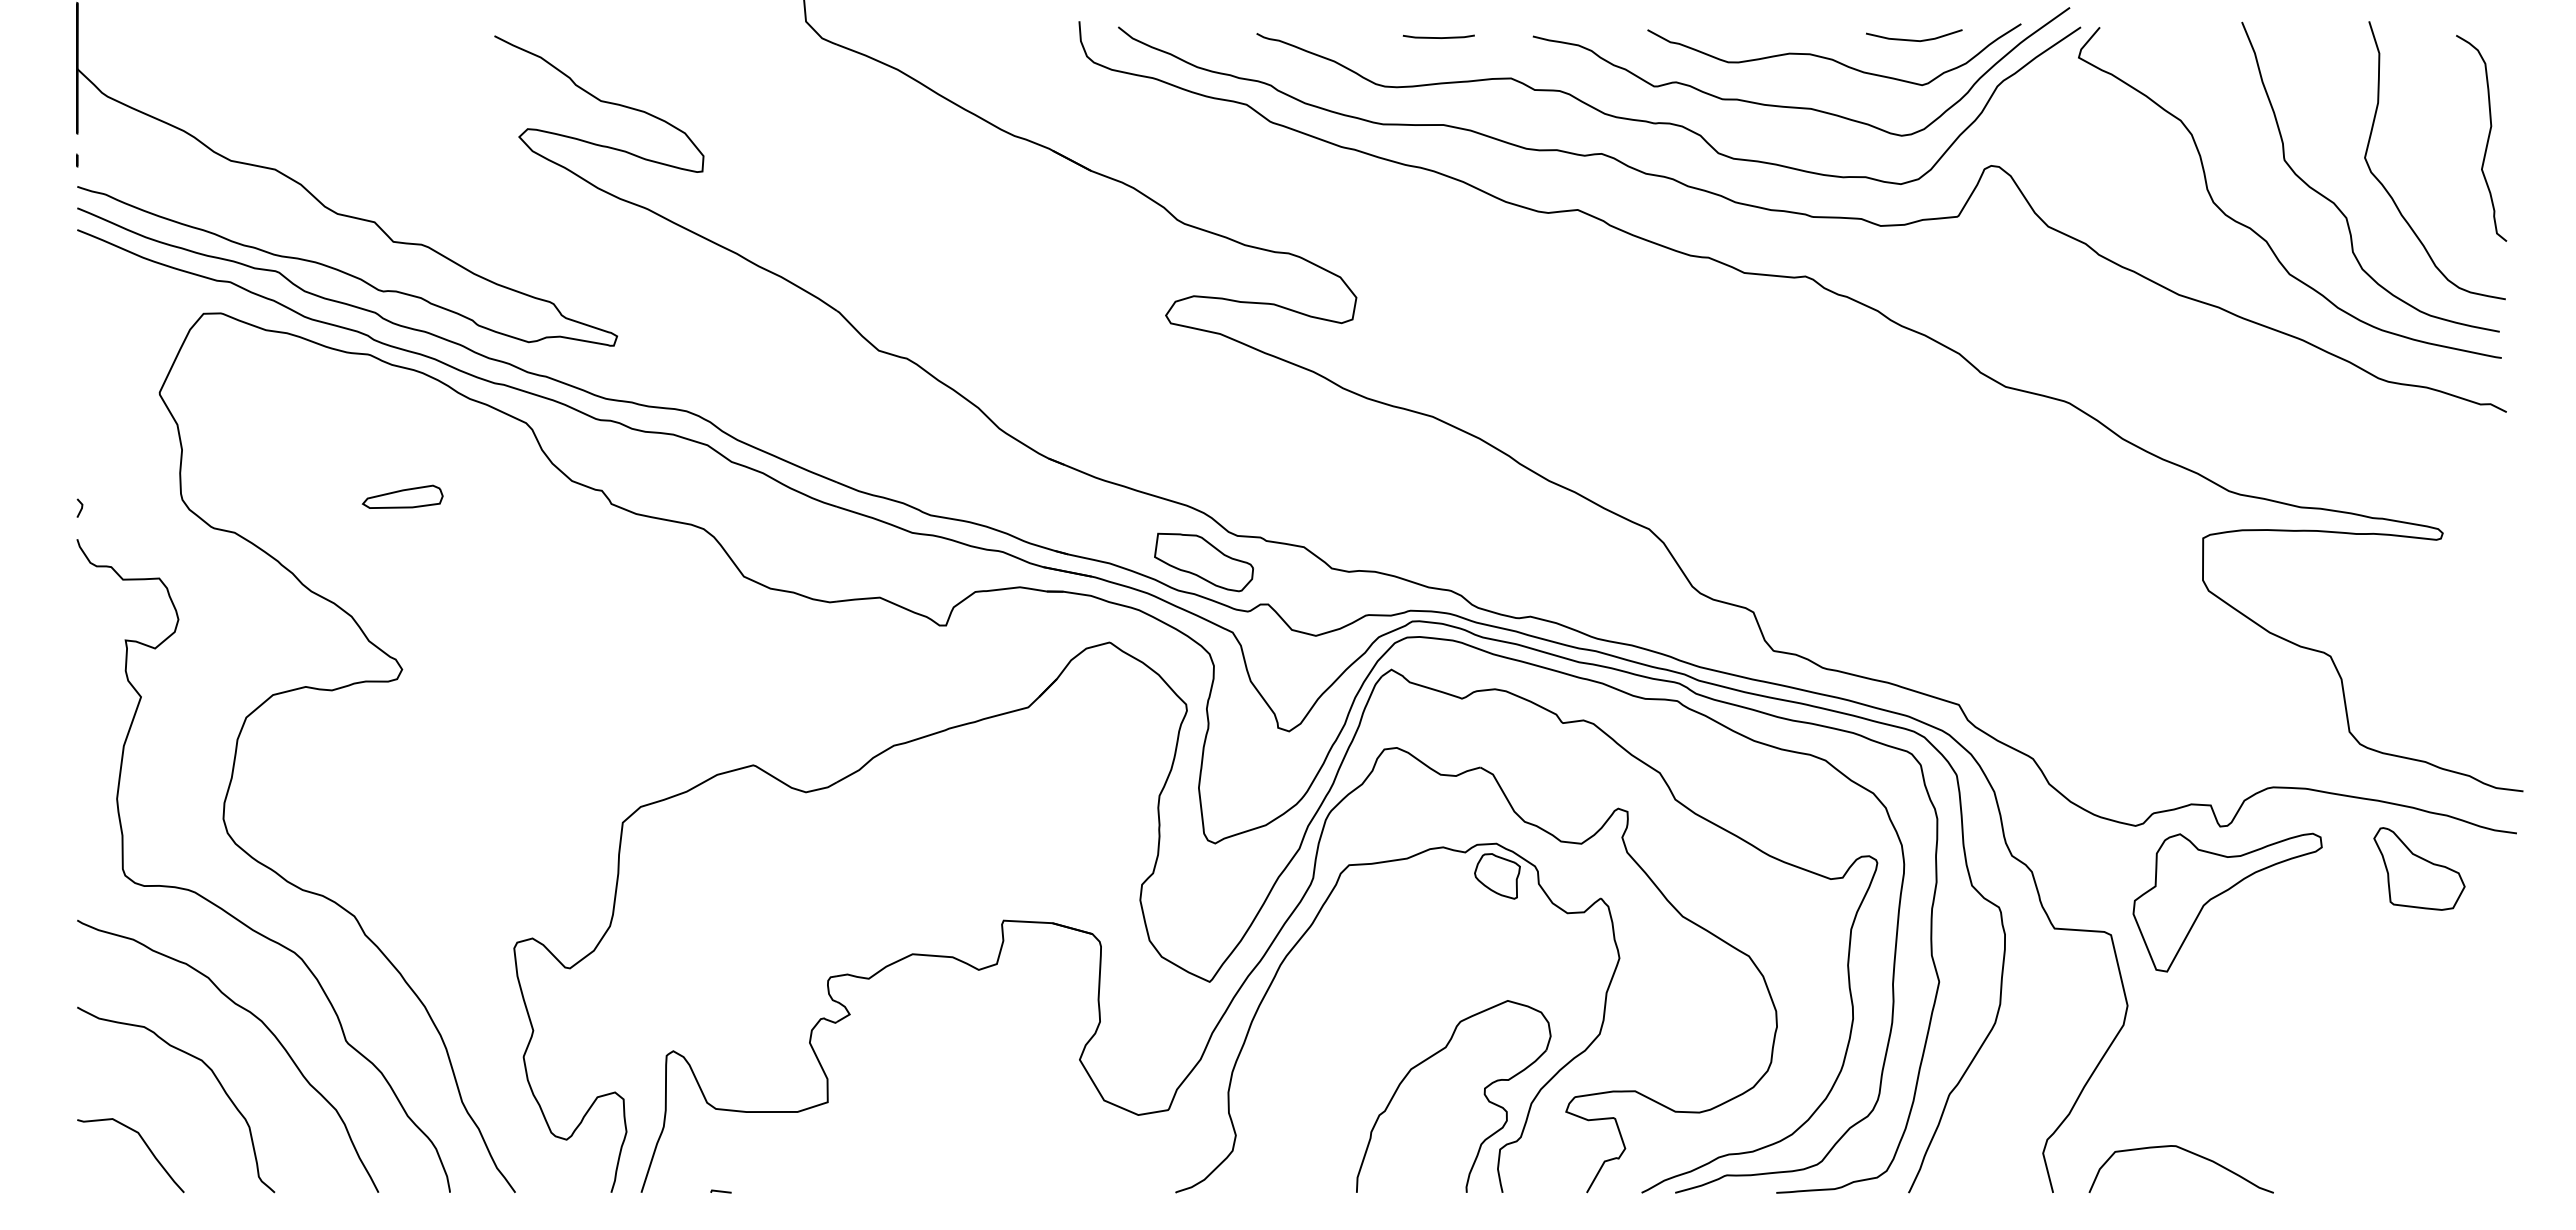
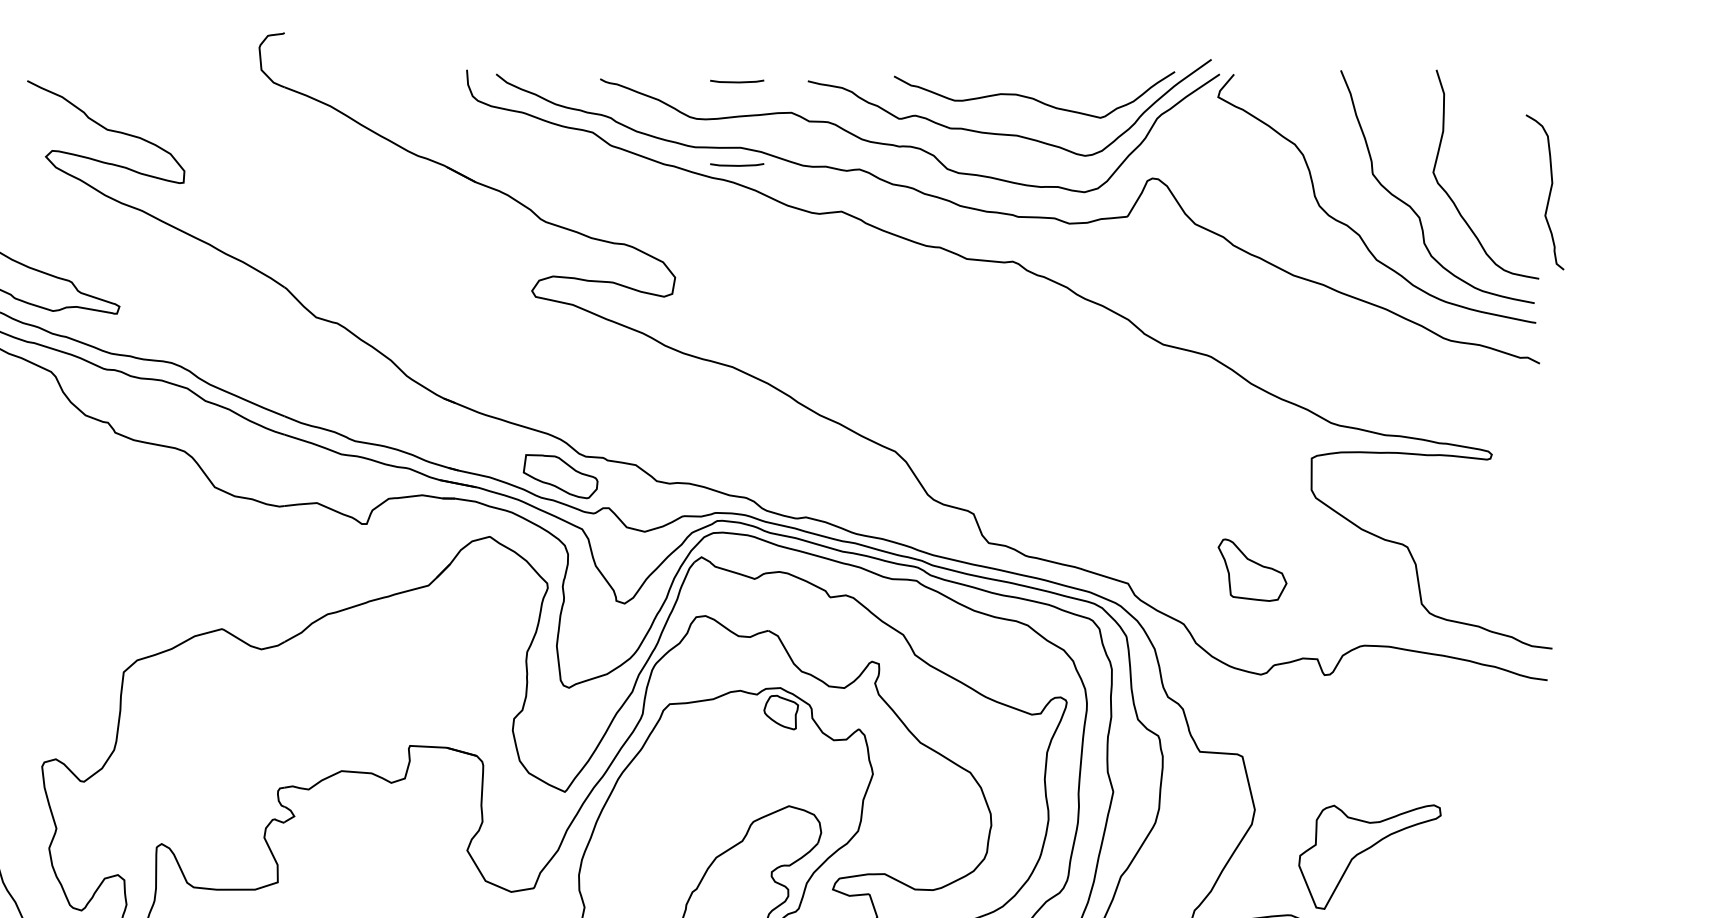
line: (1914, 39) -> (1094, 83), removed
curve: (2487, 138) -> (1549, 192), moved
line: (1438, 148) -> (736, 165), added
part: (2419, 868) -> (1252, 569), moved
part: (2223, 893) -> (1366, 850), moved

